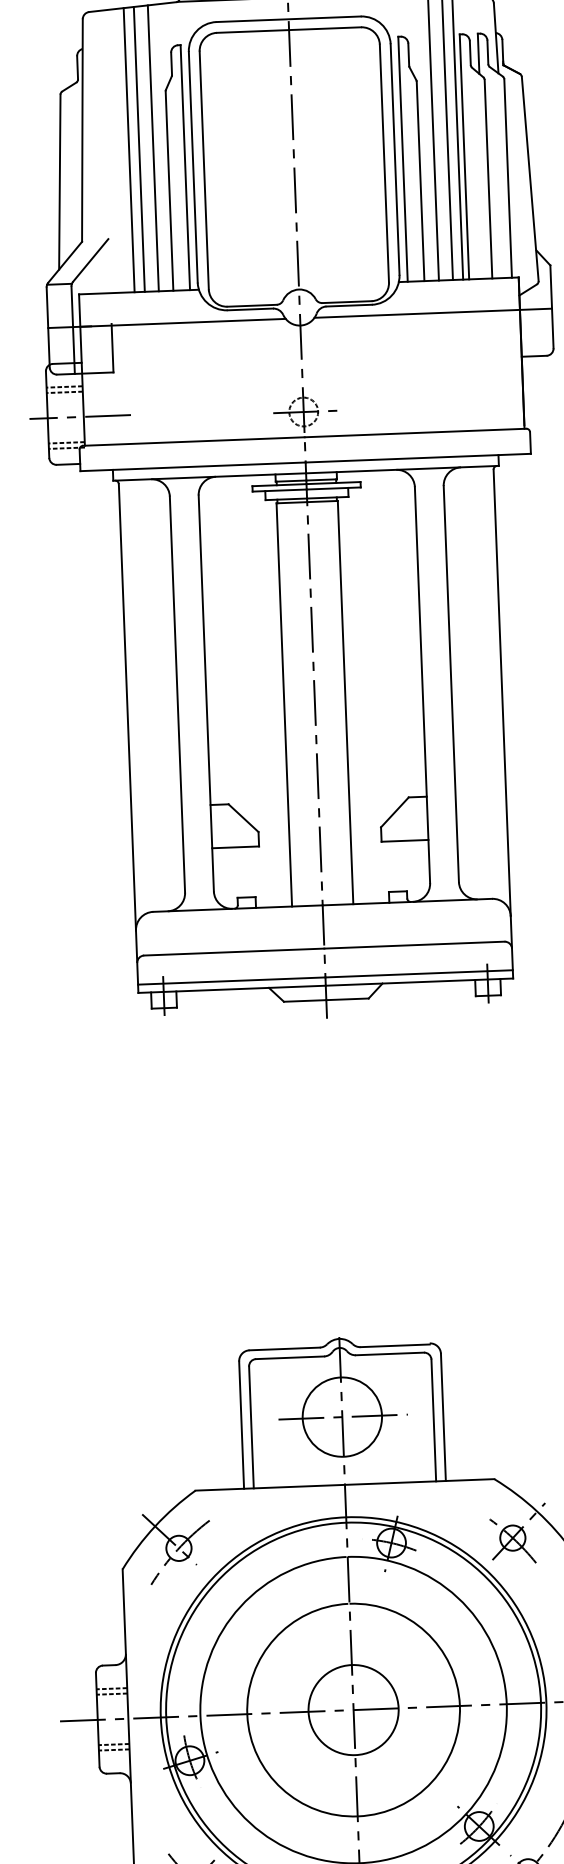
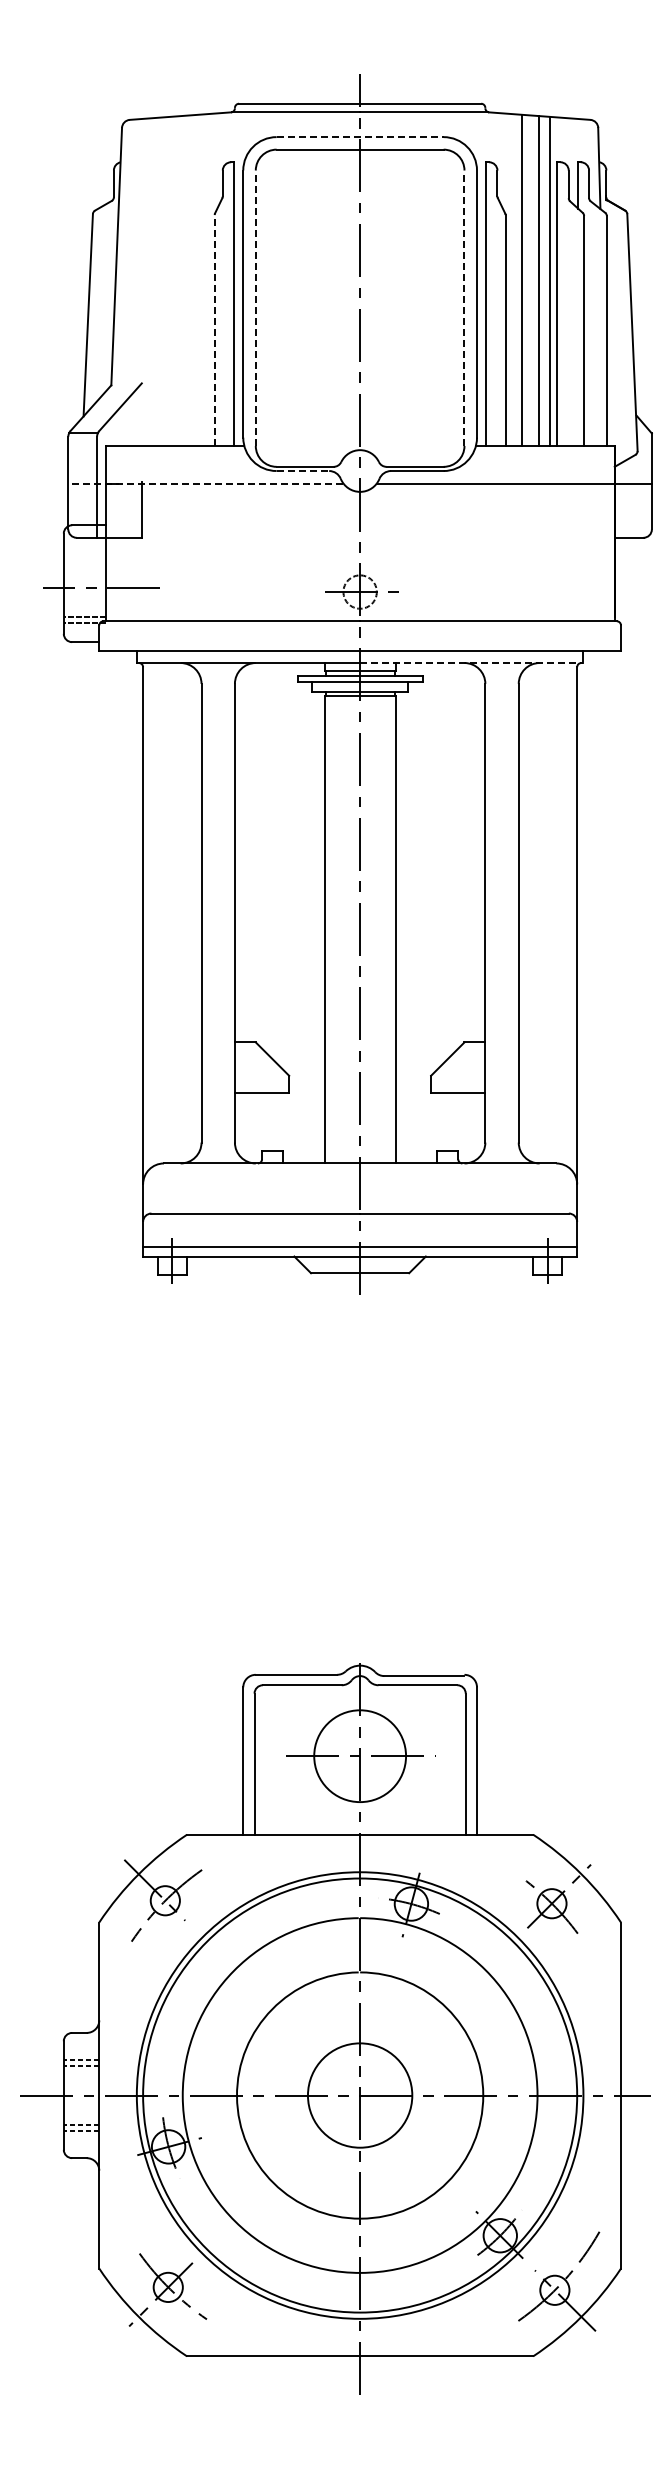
line: (288, 19) -> (360, 137), solid -> dashed
line: (152, 147) -> (197, 279), removed
line: (139, 148) -> (181, 280), removed
line: (128, 149) -> (169, 280), removed
line: (384, 163) -> (464, 308), solid -> dashed
line: (203, 170) -> (255, 308), solid -> dashed
line: (169, 191) -> (214, 330), solid -> dashed
line: (250, 309) -> (303, 471), solid -> dashed
line: (166, 323) -> (205, 483), solid -> dashed
line: (64, 387) -> (84, 552), removed
line: (64, 392) -> (84, 558), removed
line: (402, 470) -> (471, 663), solid -> dashed

